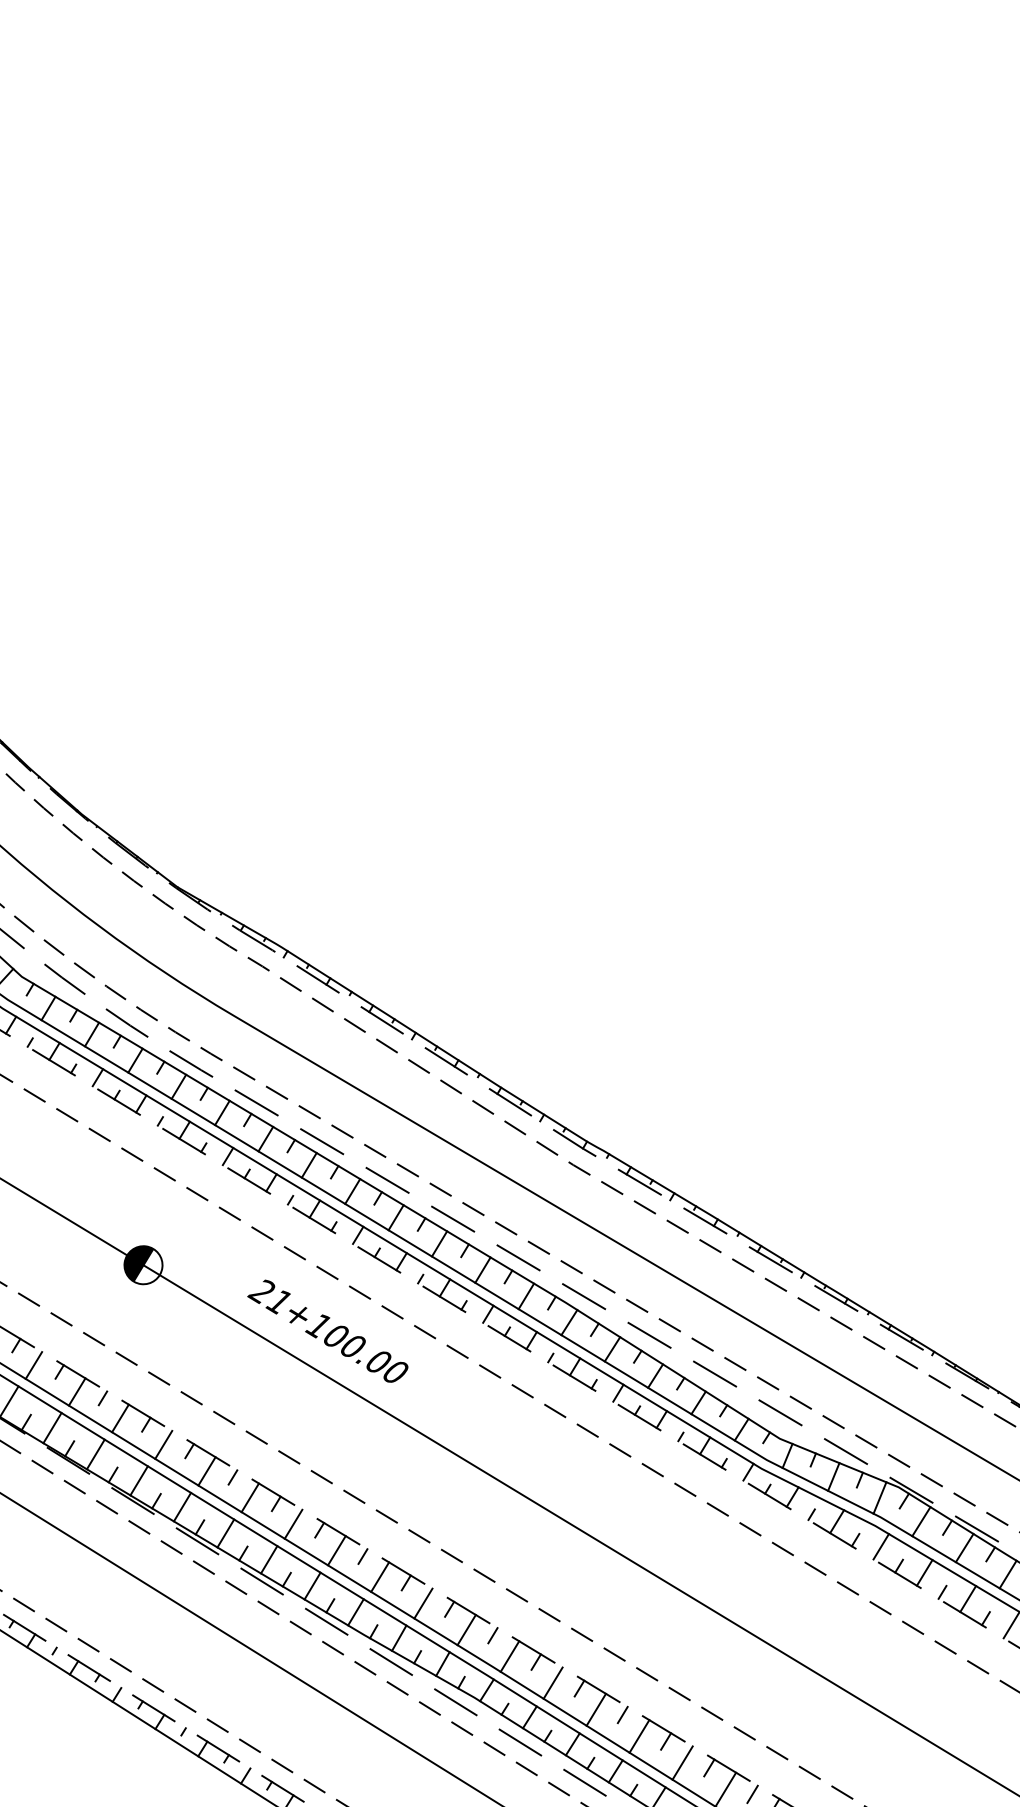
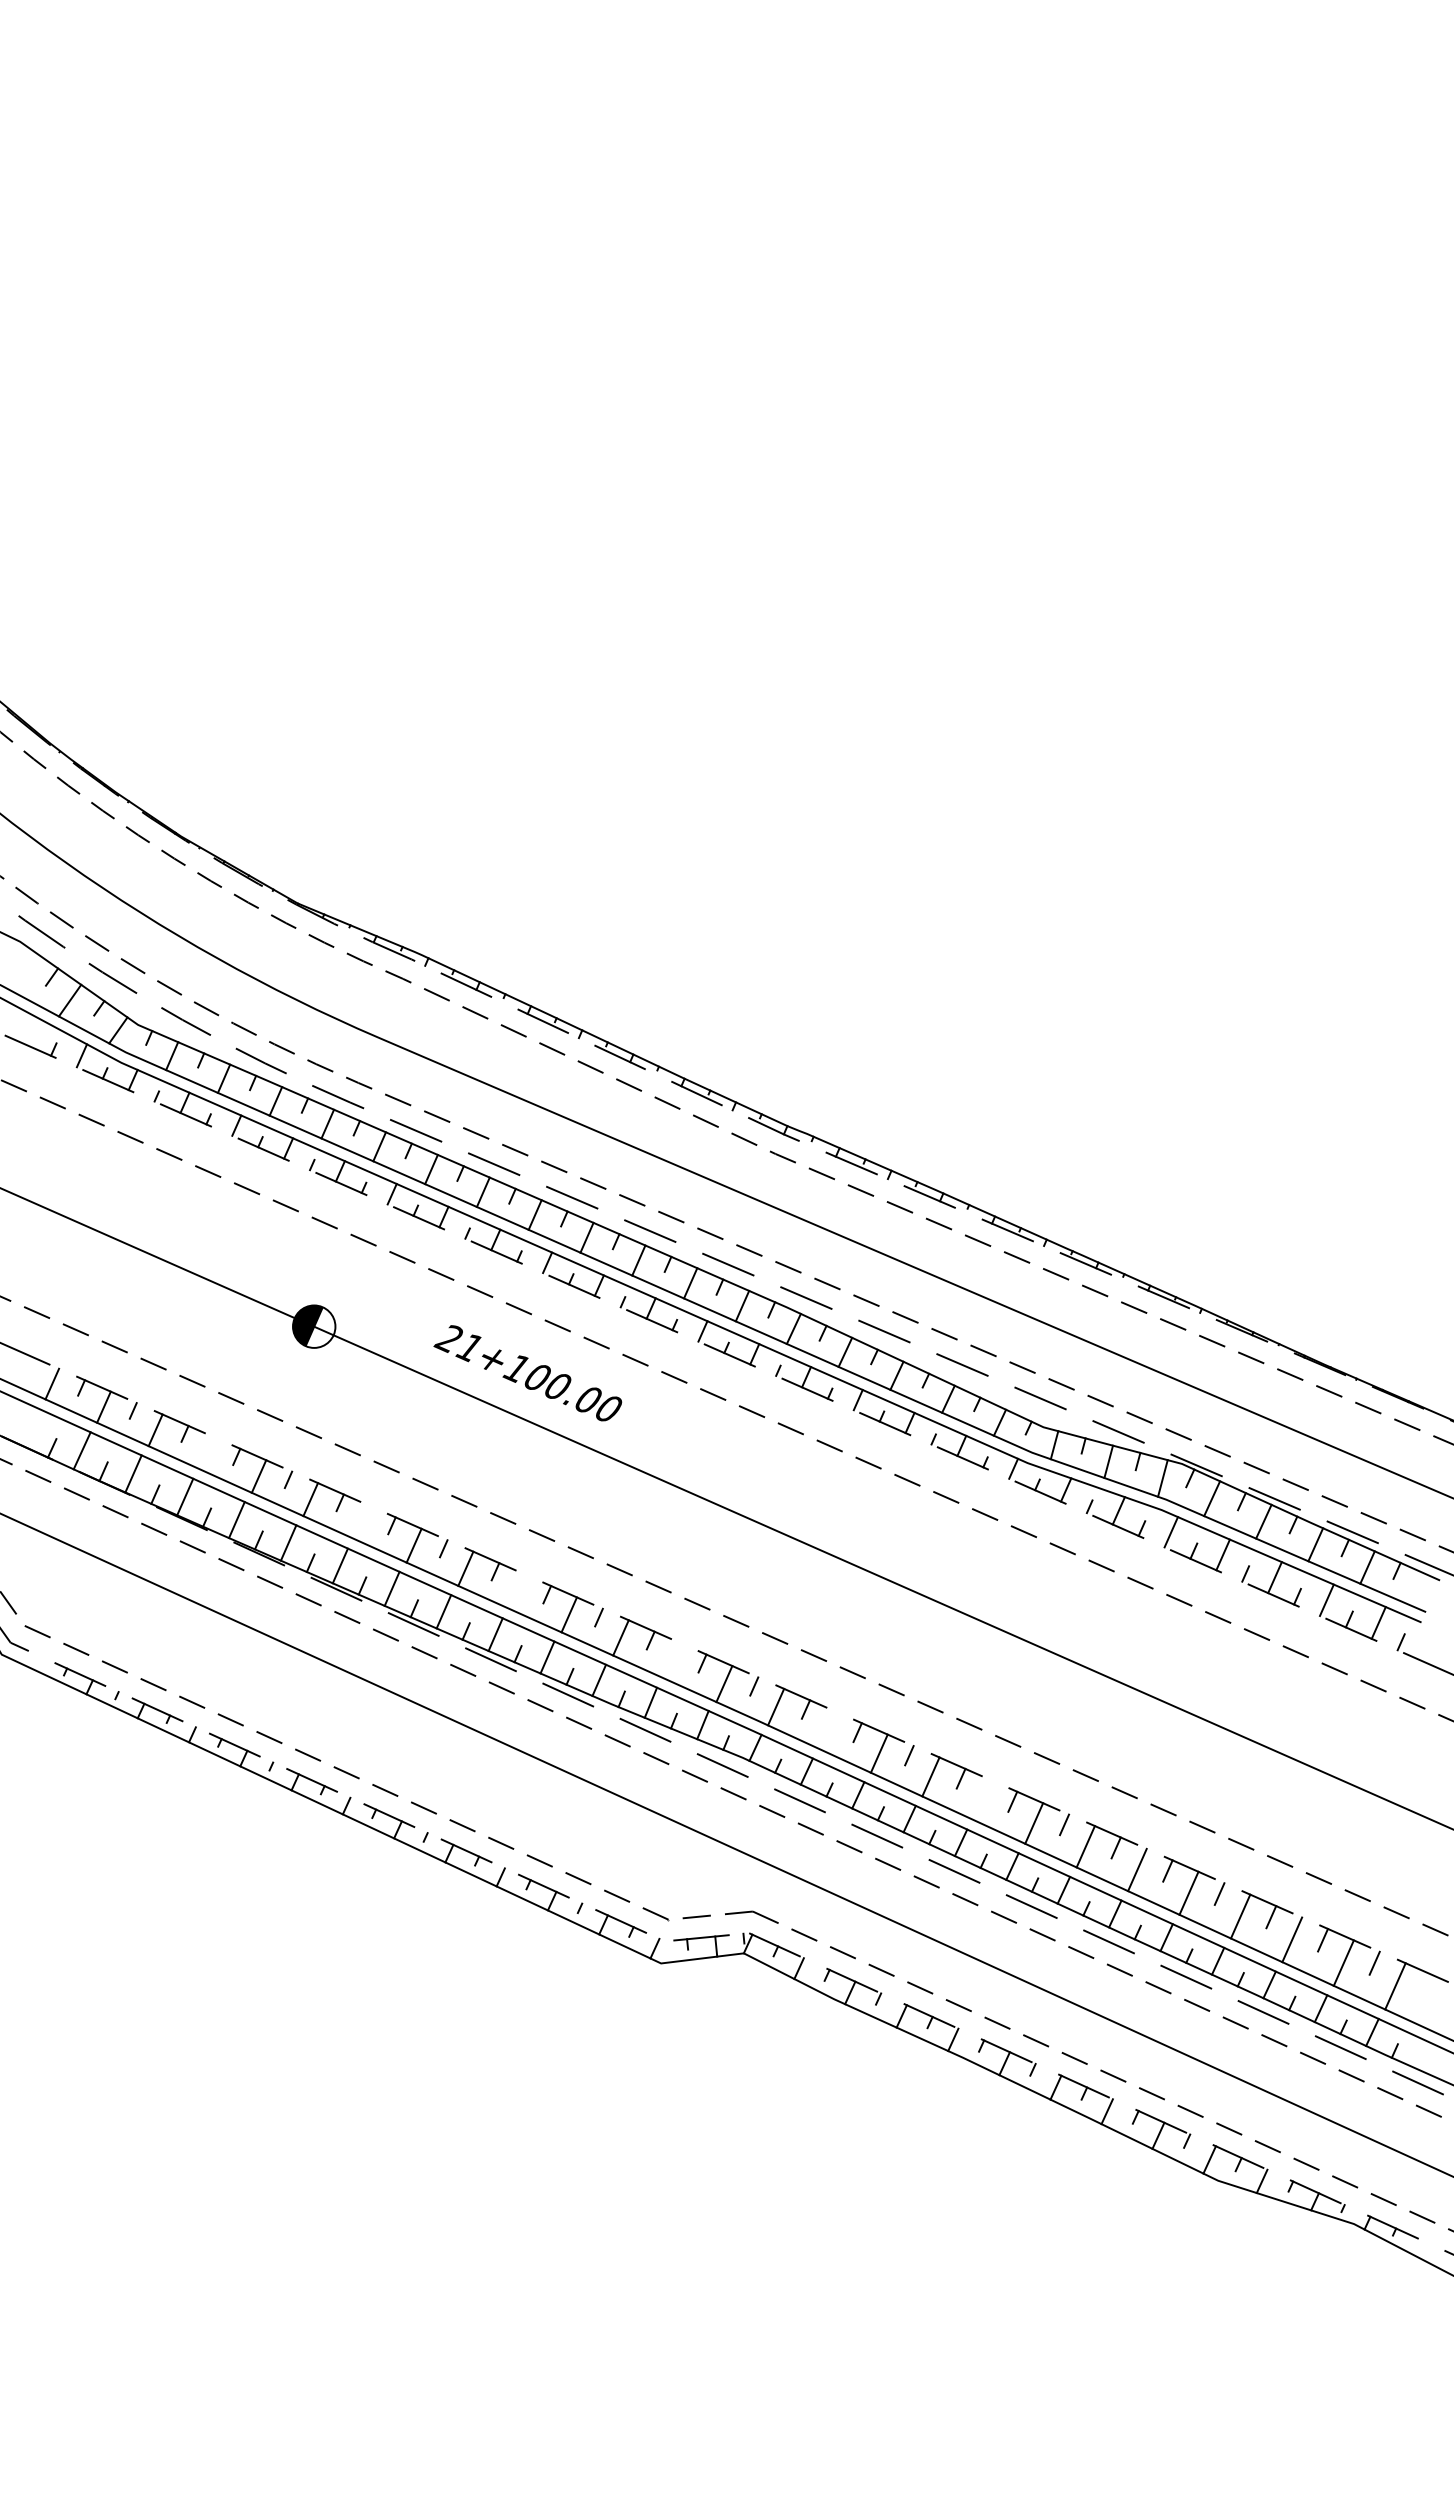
line: (34, 1365) -> (207, 1453), removed
line: (163, 1444) -> (362, 1522), removed
line: (293, 1523) -> (517, 1591), removed
line: (423, 1603) -> (672, 1660), removed
line: (552, 1683) -> (827, 1730), removed
line: (682, 1763) -> (982, 1800), removed

